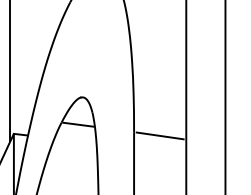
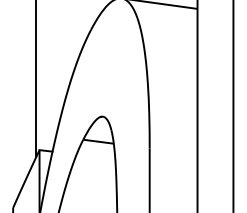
line: (160, 135) -> (173, 151), removed

